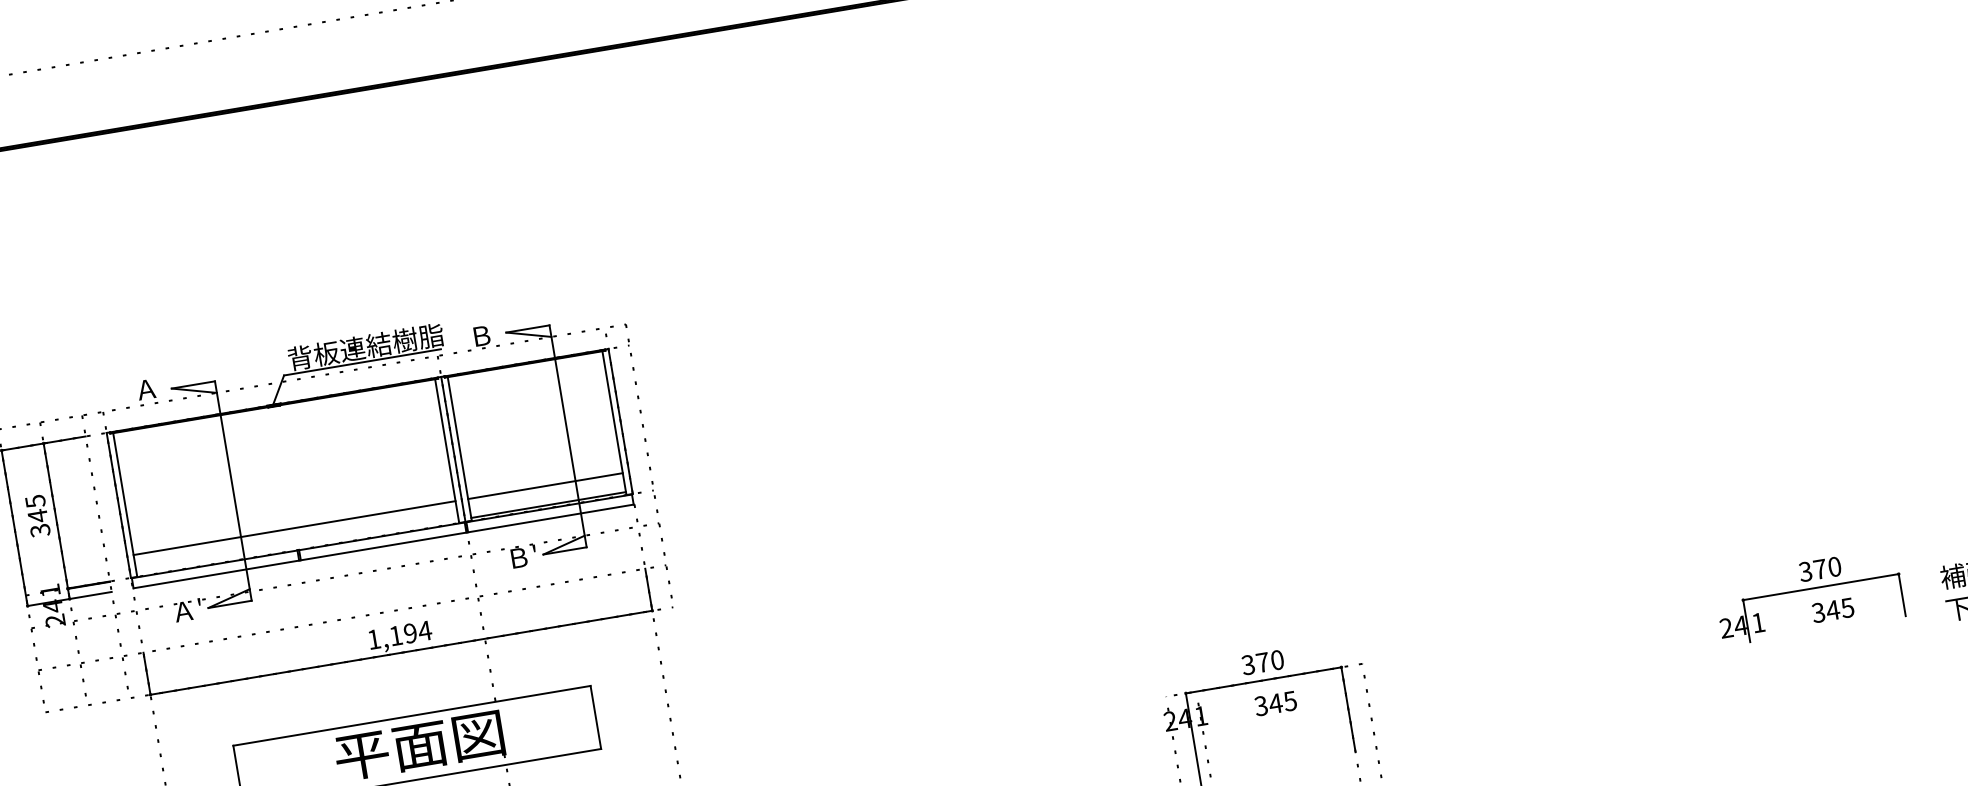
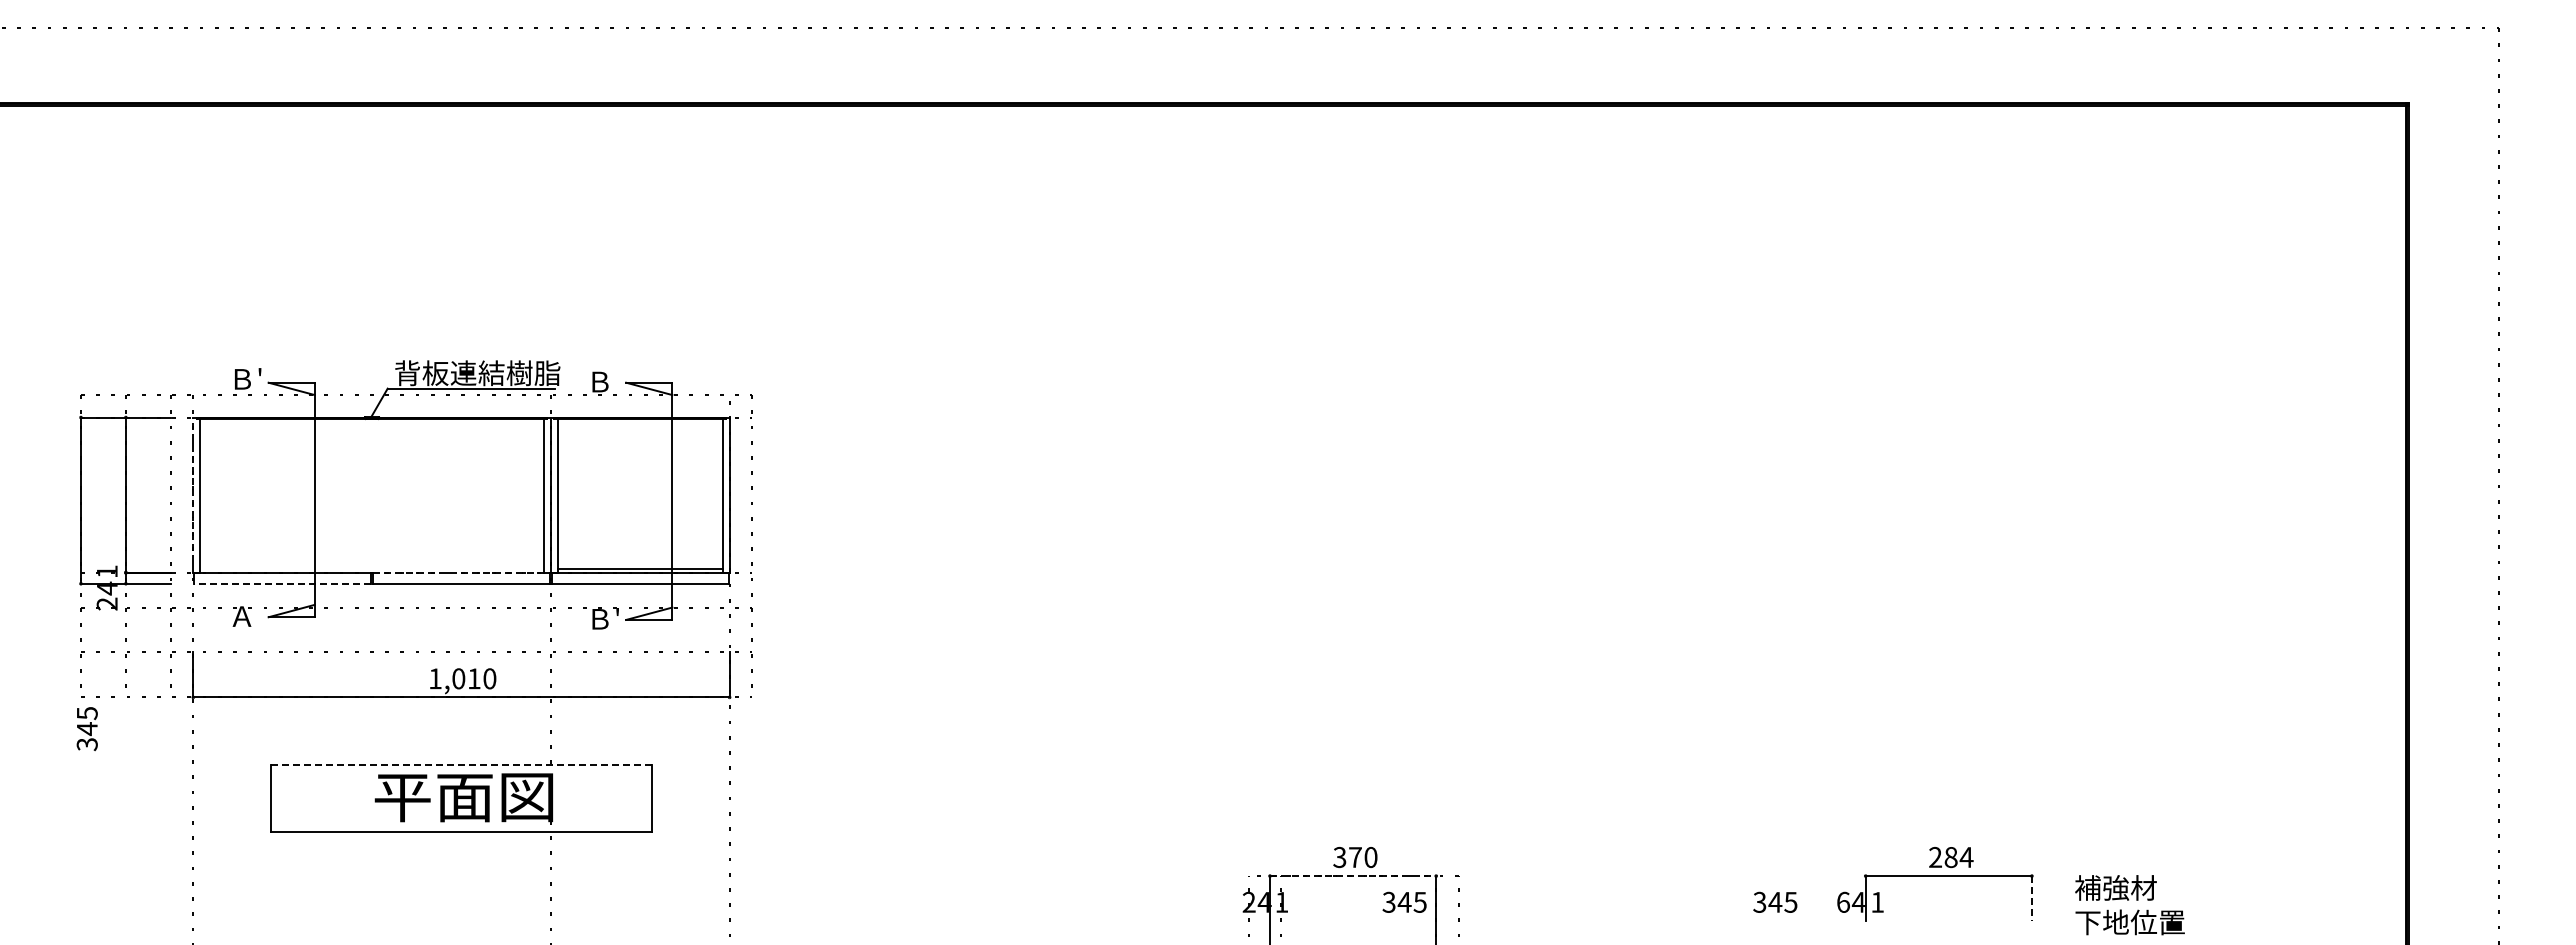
text: (150, 388) -> (246, 378), Ａ -> Ｂ'
line: (544, 486) -> (639, 549), removed
line: (118, 504) -> (193, 494), solid -> dashed
text: (37, 516) -> (86, 729), moved
line: (295, 528) -> (372, 549), removed
line: (381, 535) -> (461, 572), solid -> dashed
text: (1820, 569) -> (1951, 857), 370 -> 284
line: (216, 574) -> (282, 583), solid -> dashed
line: (1902, 596) -> (2031, 899), solid -> dashed
text: (198, 602) -> (259, 609), Ａ' -> Ａ
text: (1833, 609) -> (1775, 901), moved
text: (1726, 627) -> (1843, 901), 24 -> 64
text: (410, 633) -> (474, 678), 1,194 -> 1,010
line: (1264, 680) -> (1353, 876), solid -> dashed
text: (1275, 702) -> (1404, 901), moved
line: (411, 715) -> (461, 764), solid -> dashed

